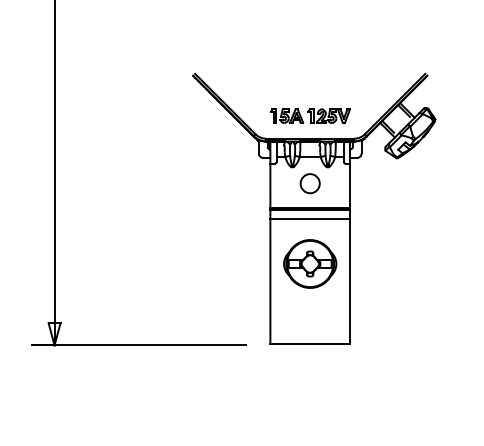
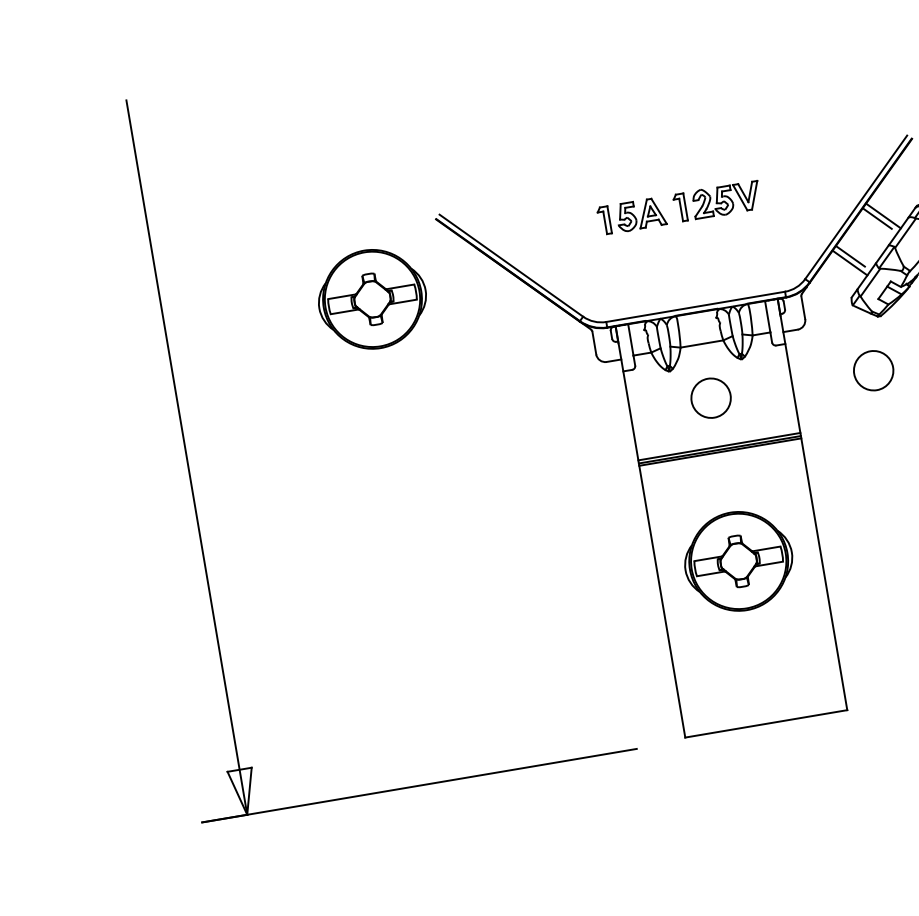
part: (156, 108) -> (372, 298), added
part: (310, 115) -> (679, 206), moved
circle: (389, 183) -> (872, 370), added
line: (310, 218) -> (723, 468), removed

